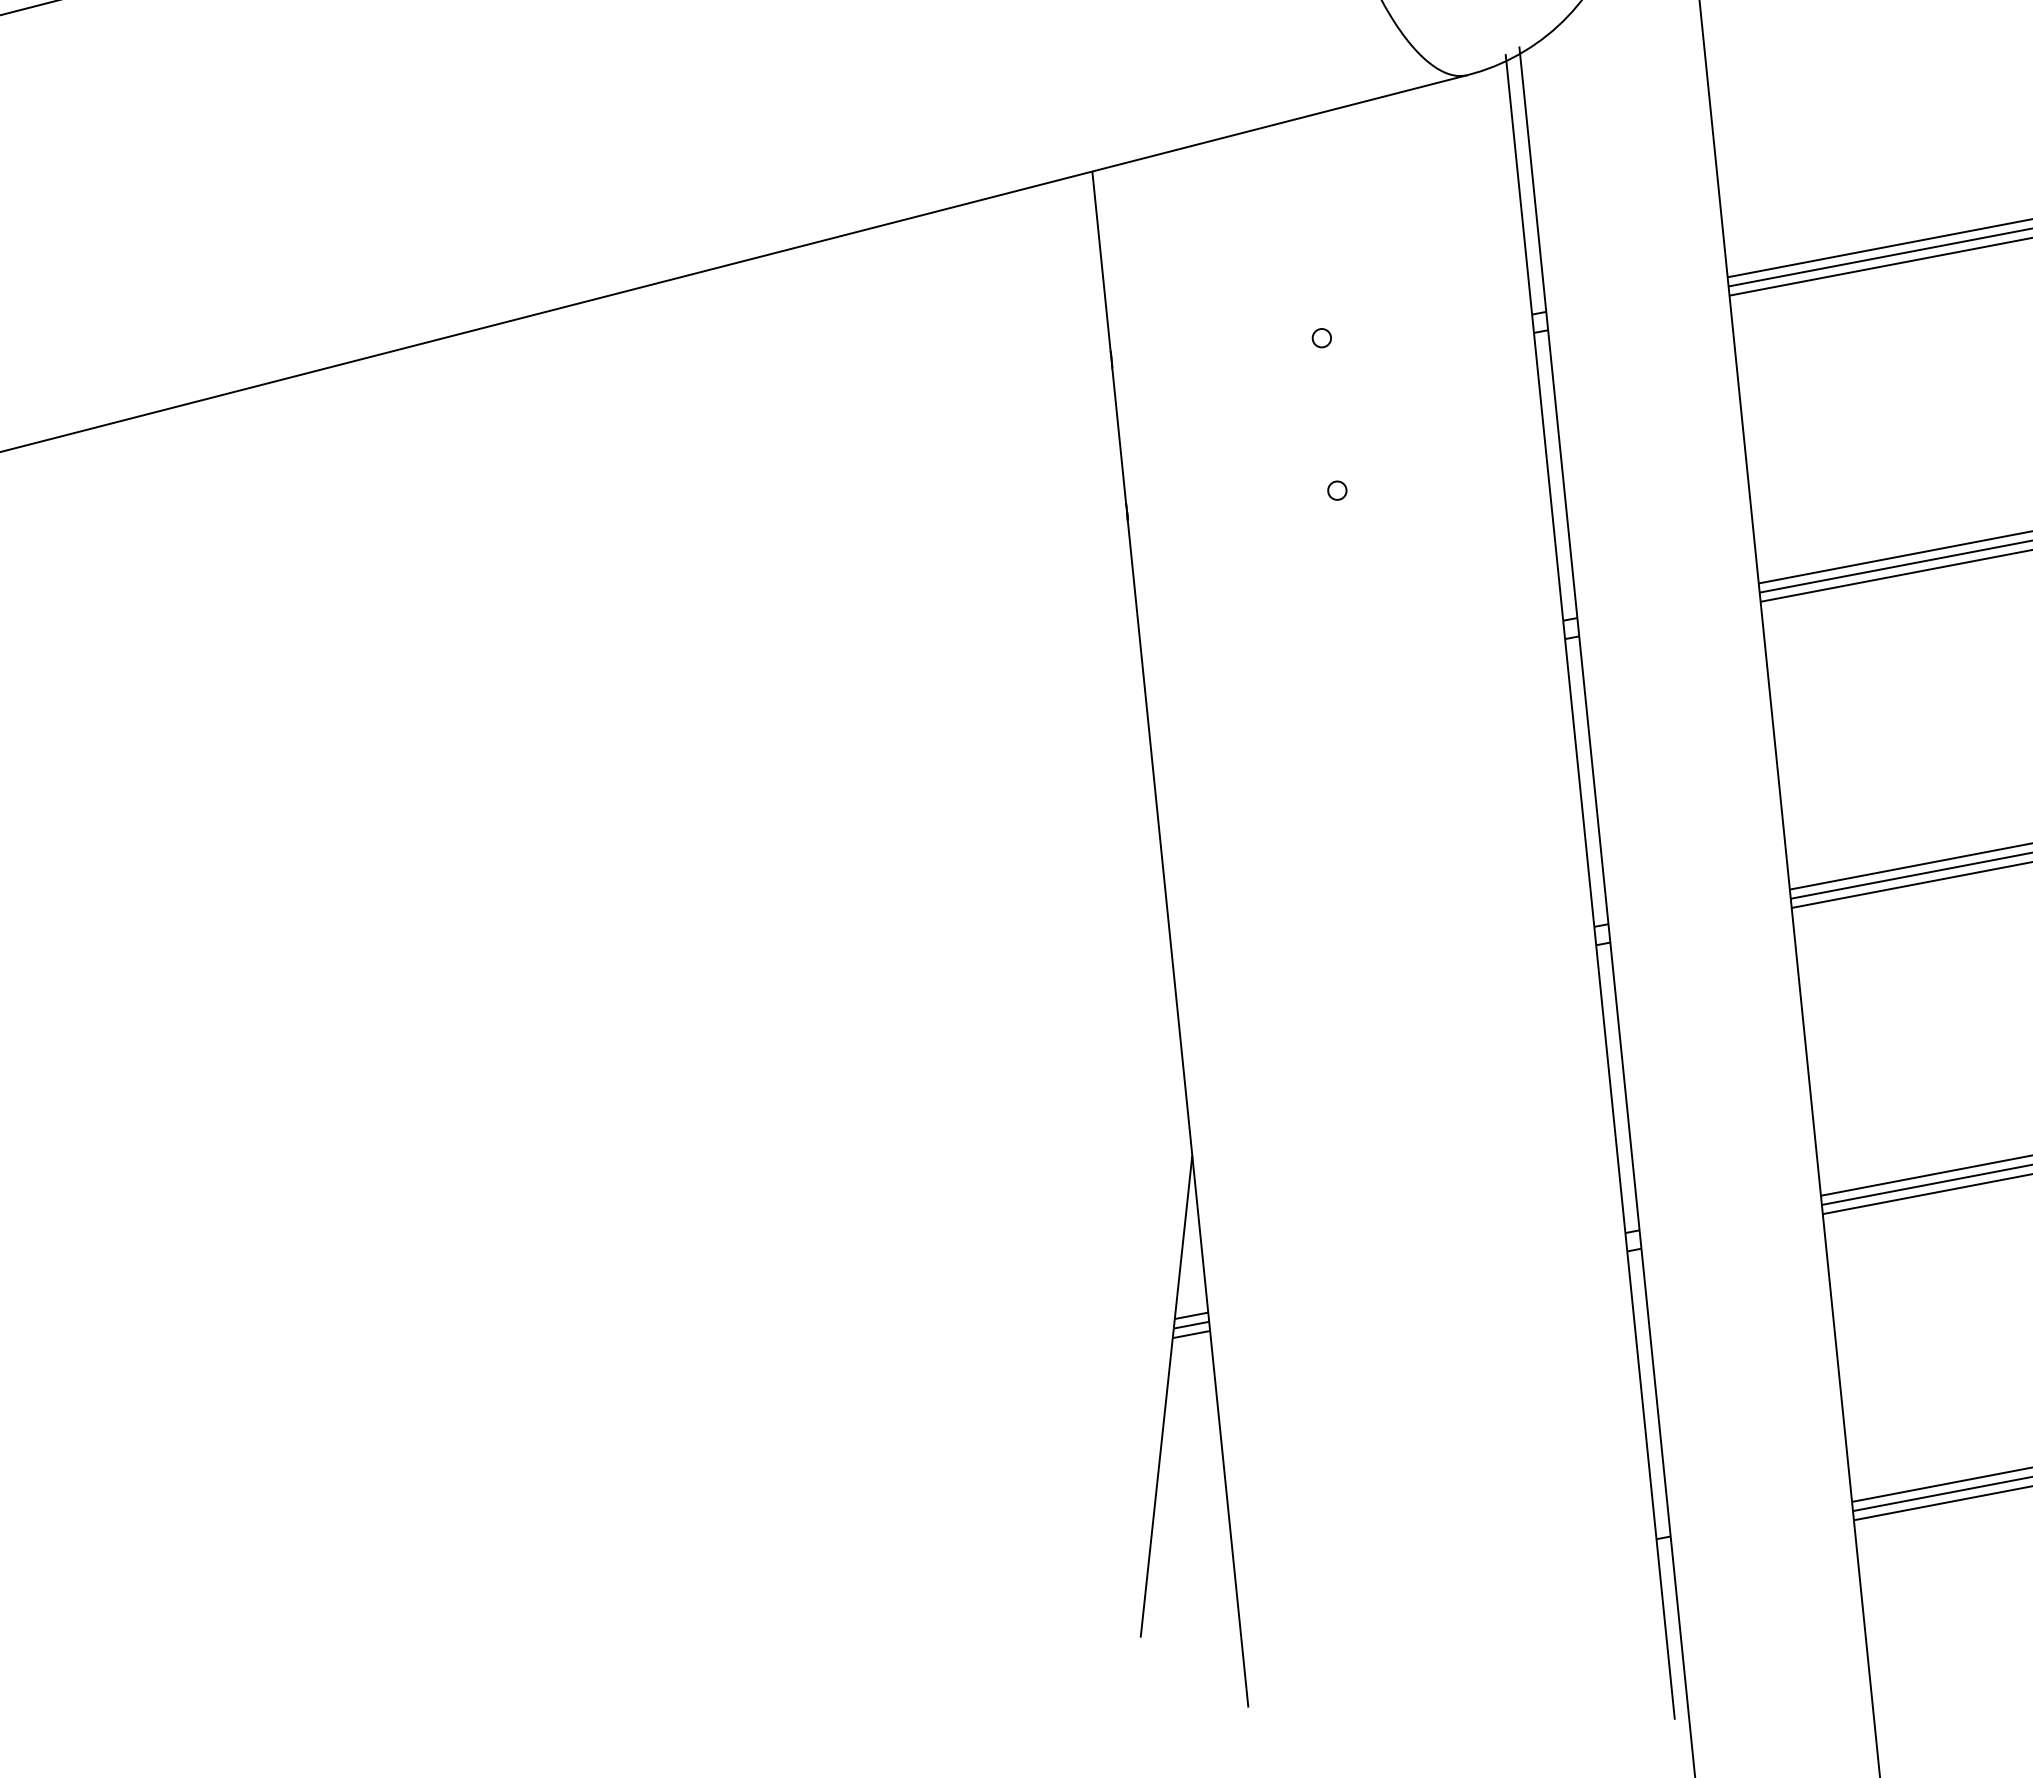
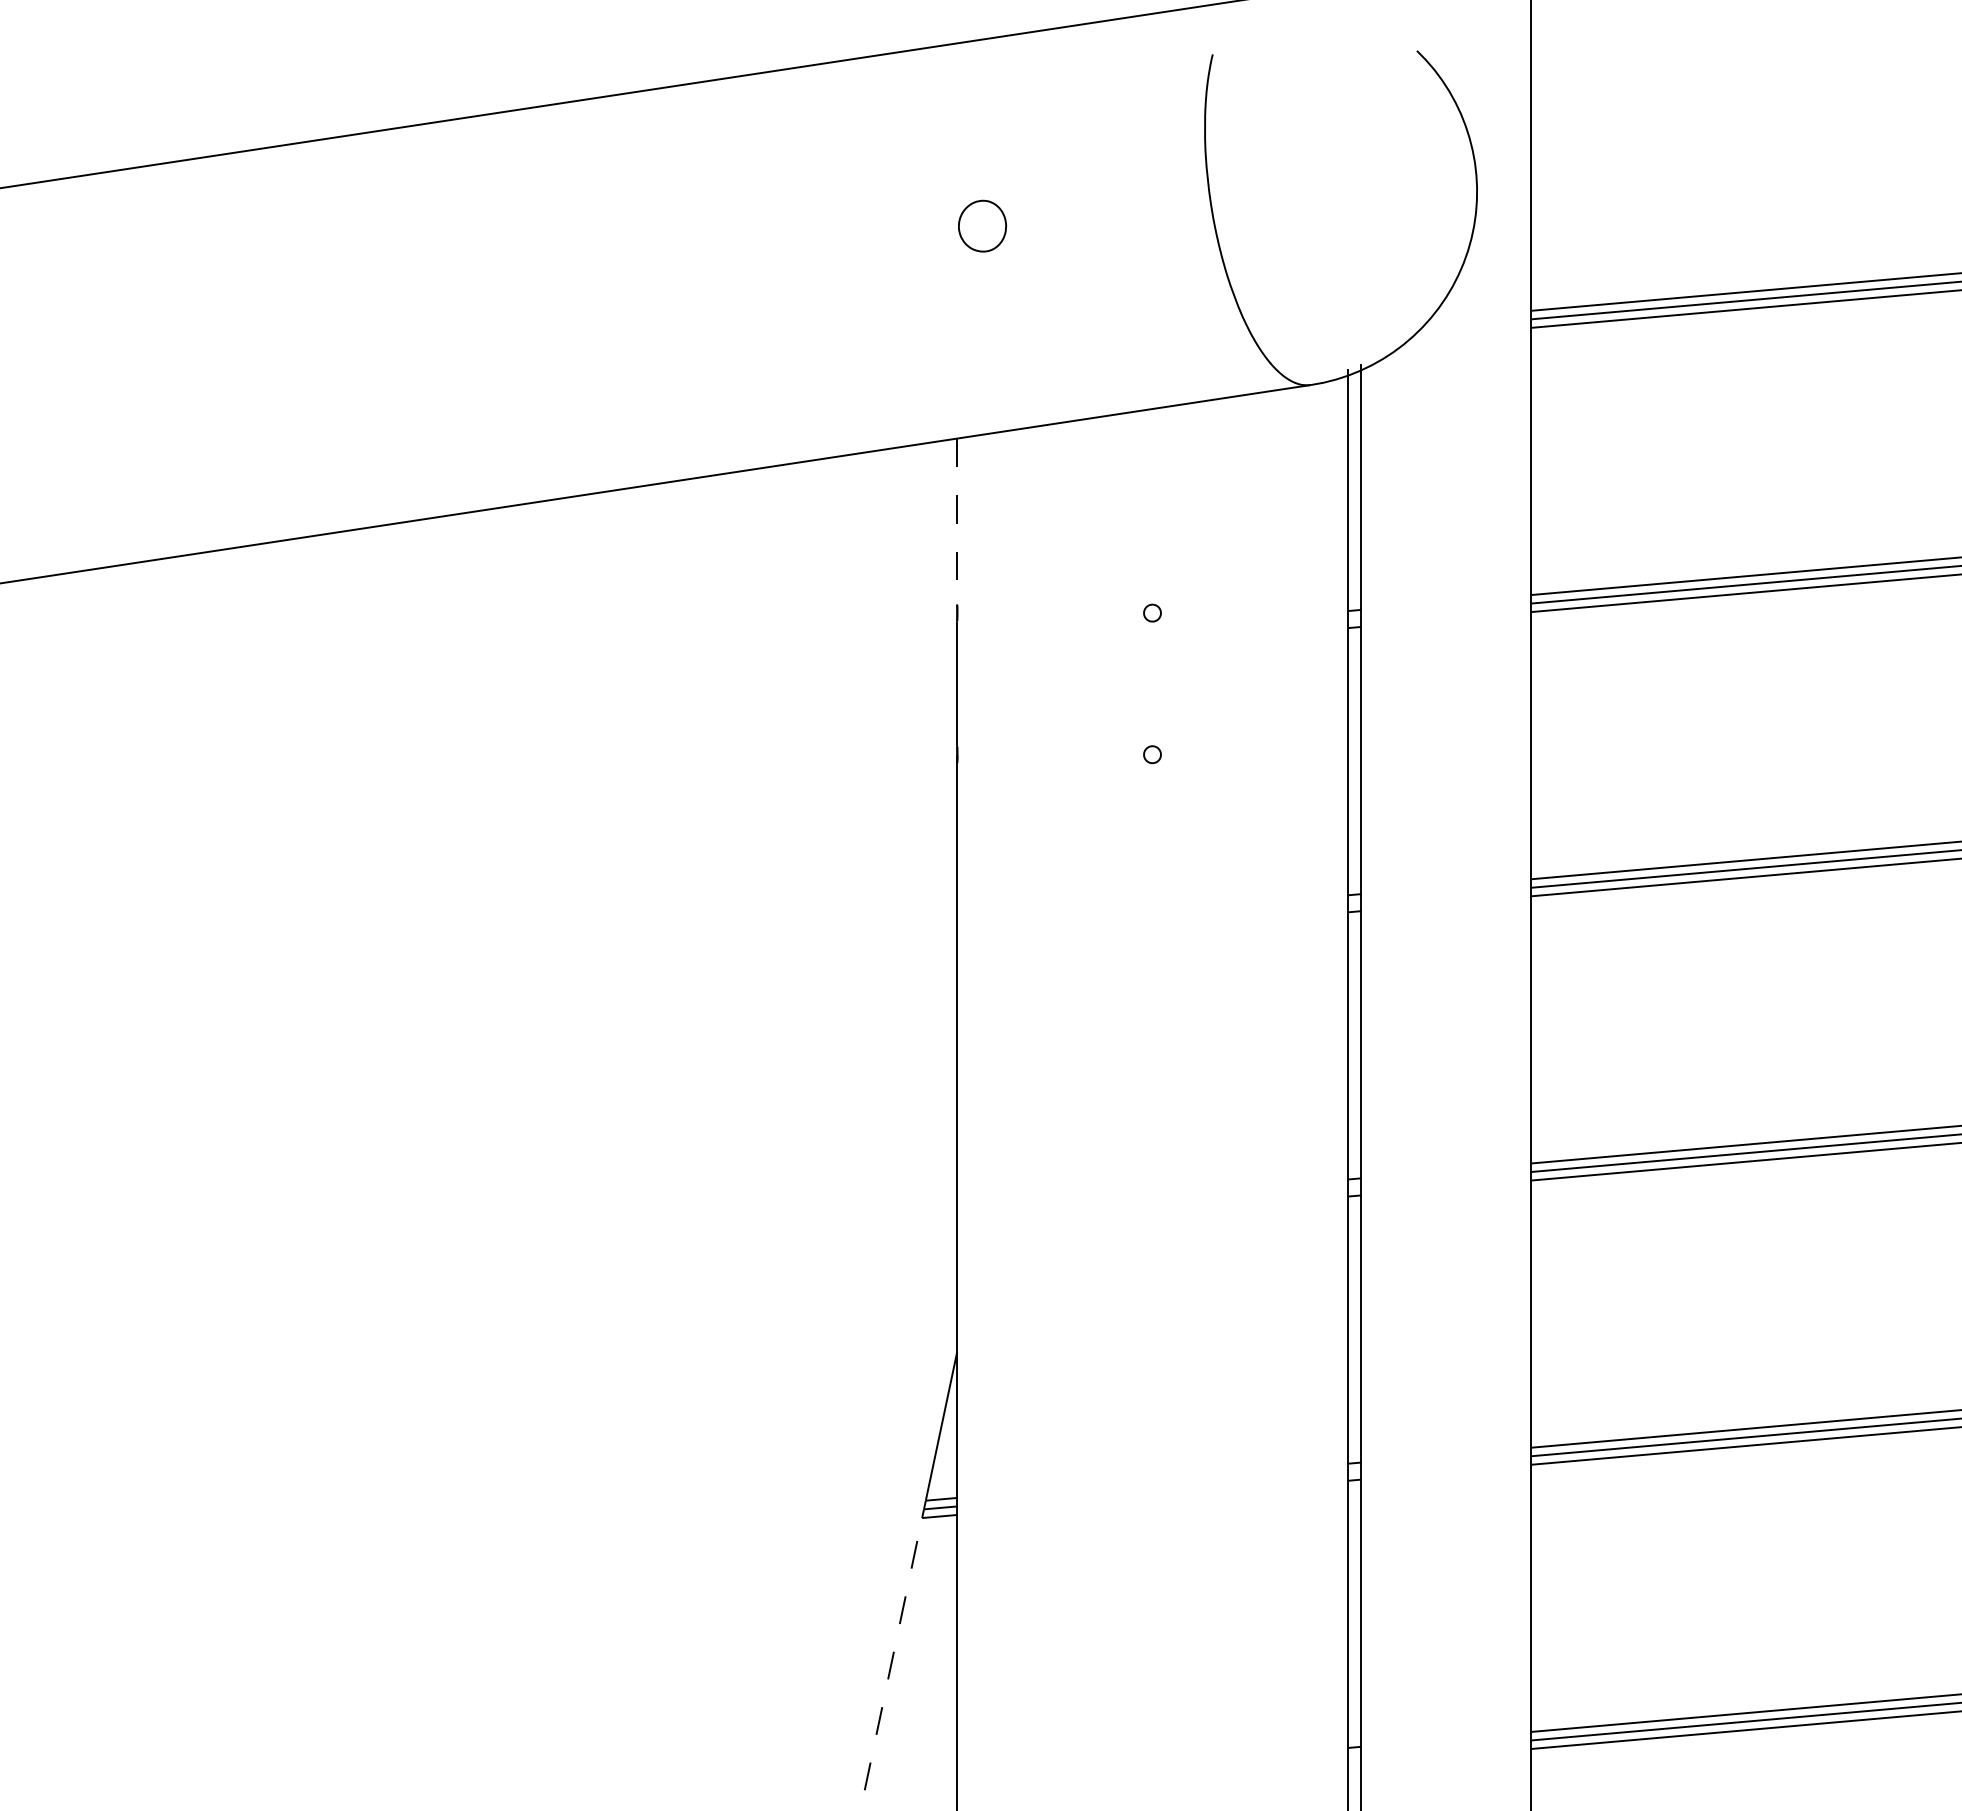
line: (1101, 261) -> (957, 522), solid -> dashed
line: (1156, 1487) -> (893, 1653), solid -> dashed

